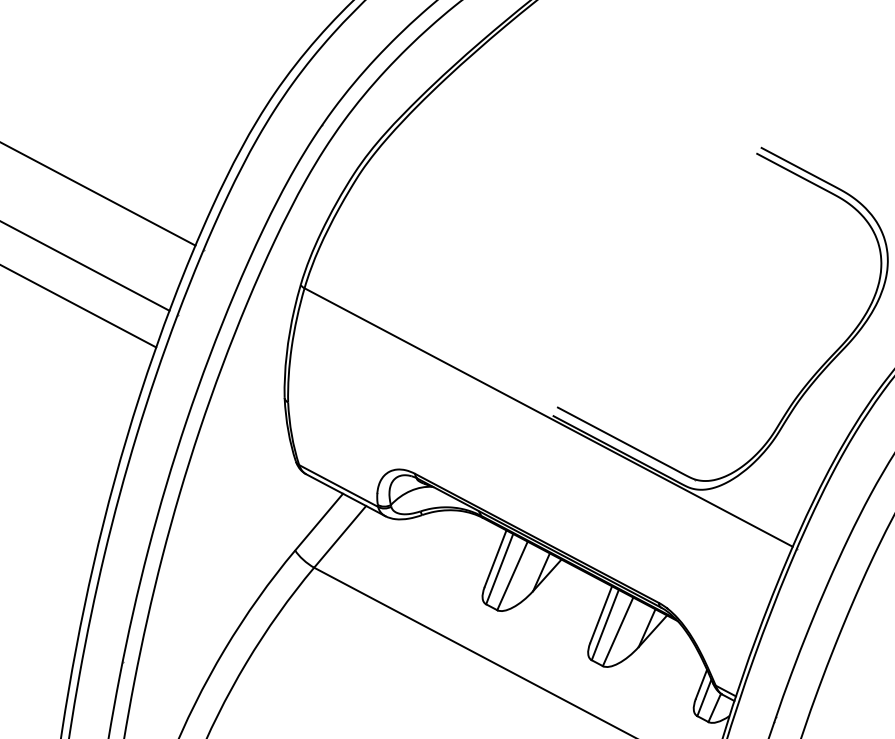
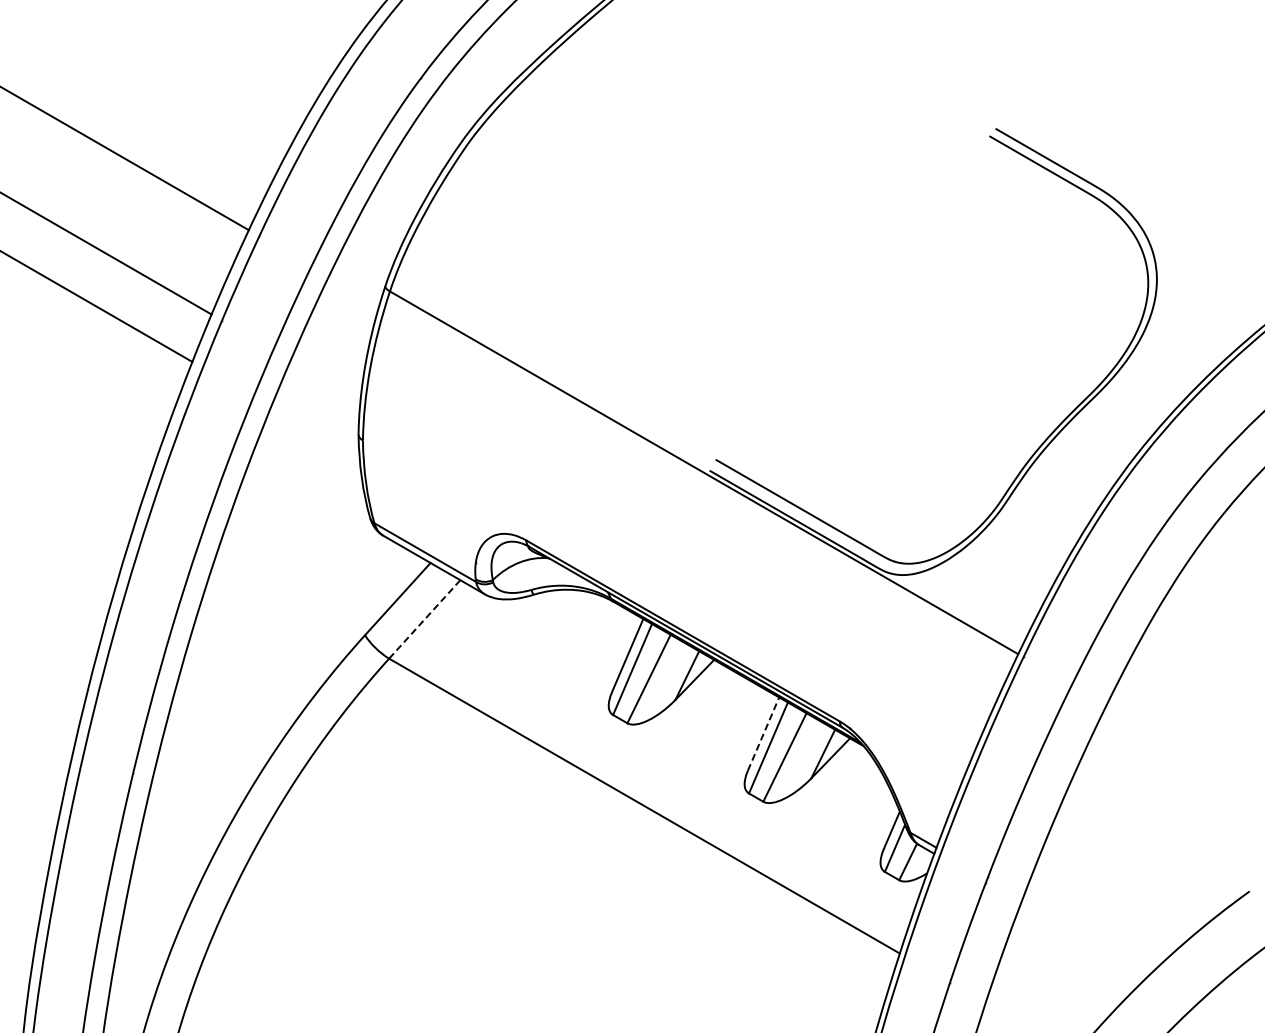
line: (339, 536) -> (424, 619), solid -> dashed
line: (601, 614) -> (763, 734), solid -> dashed

